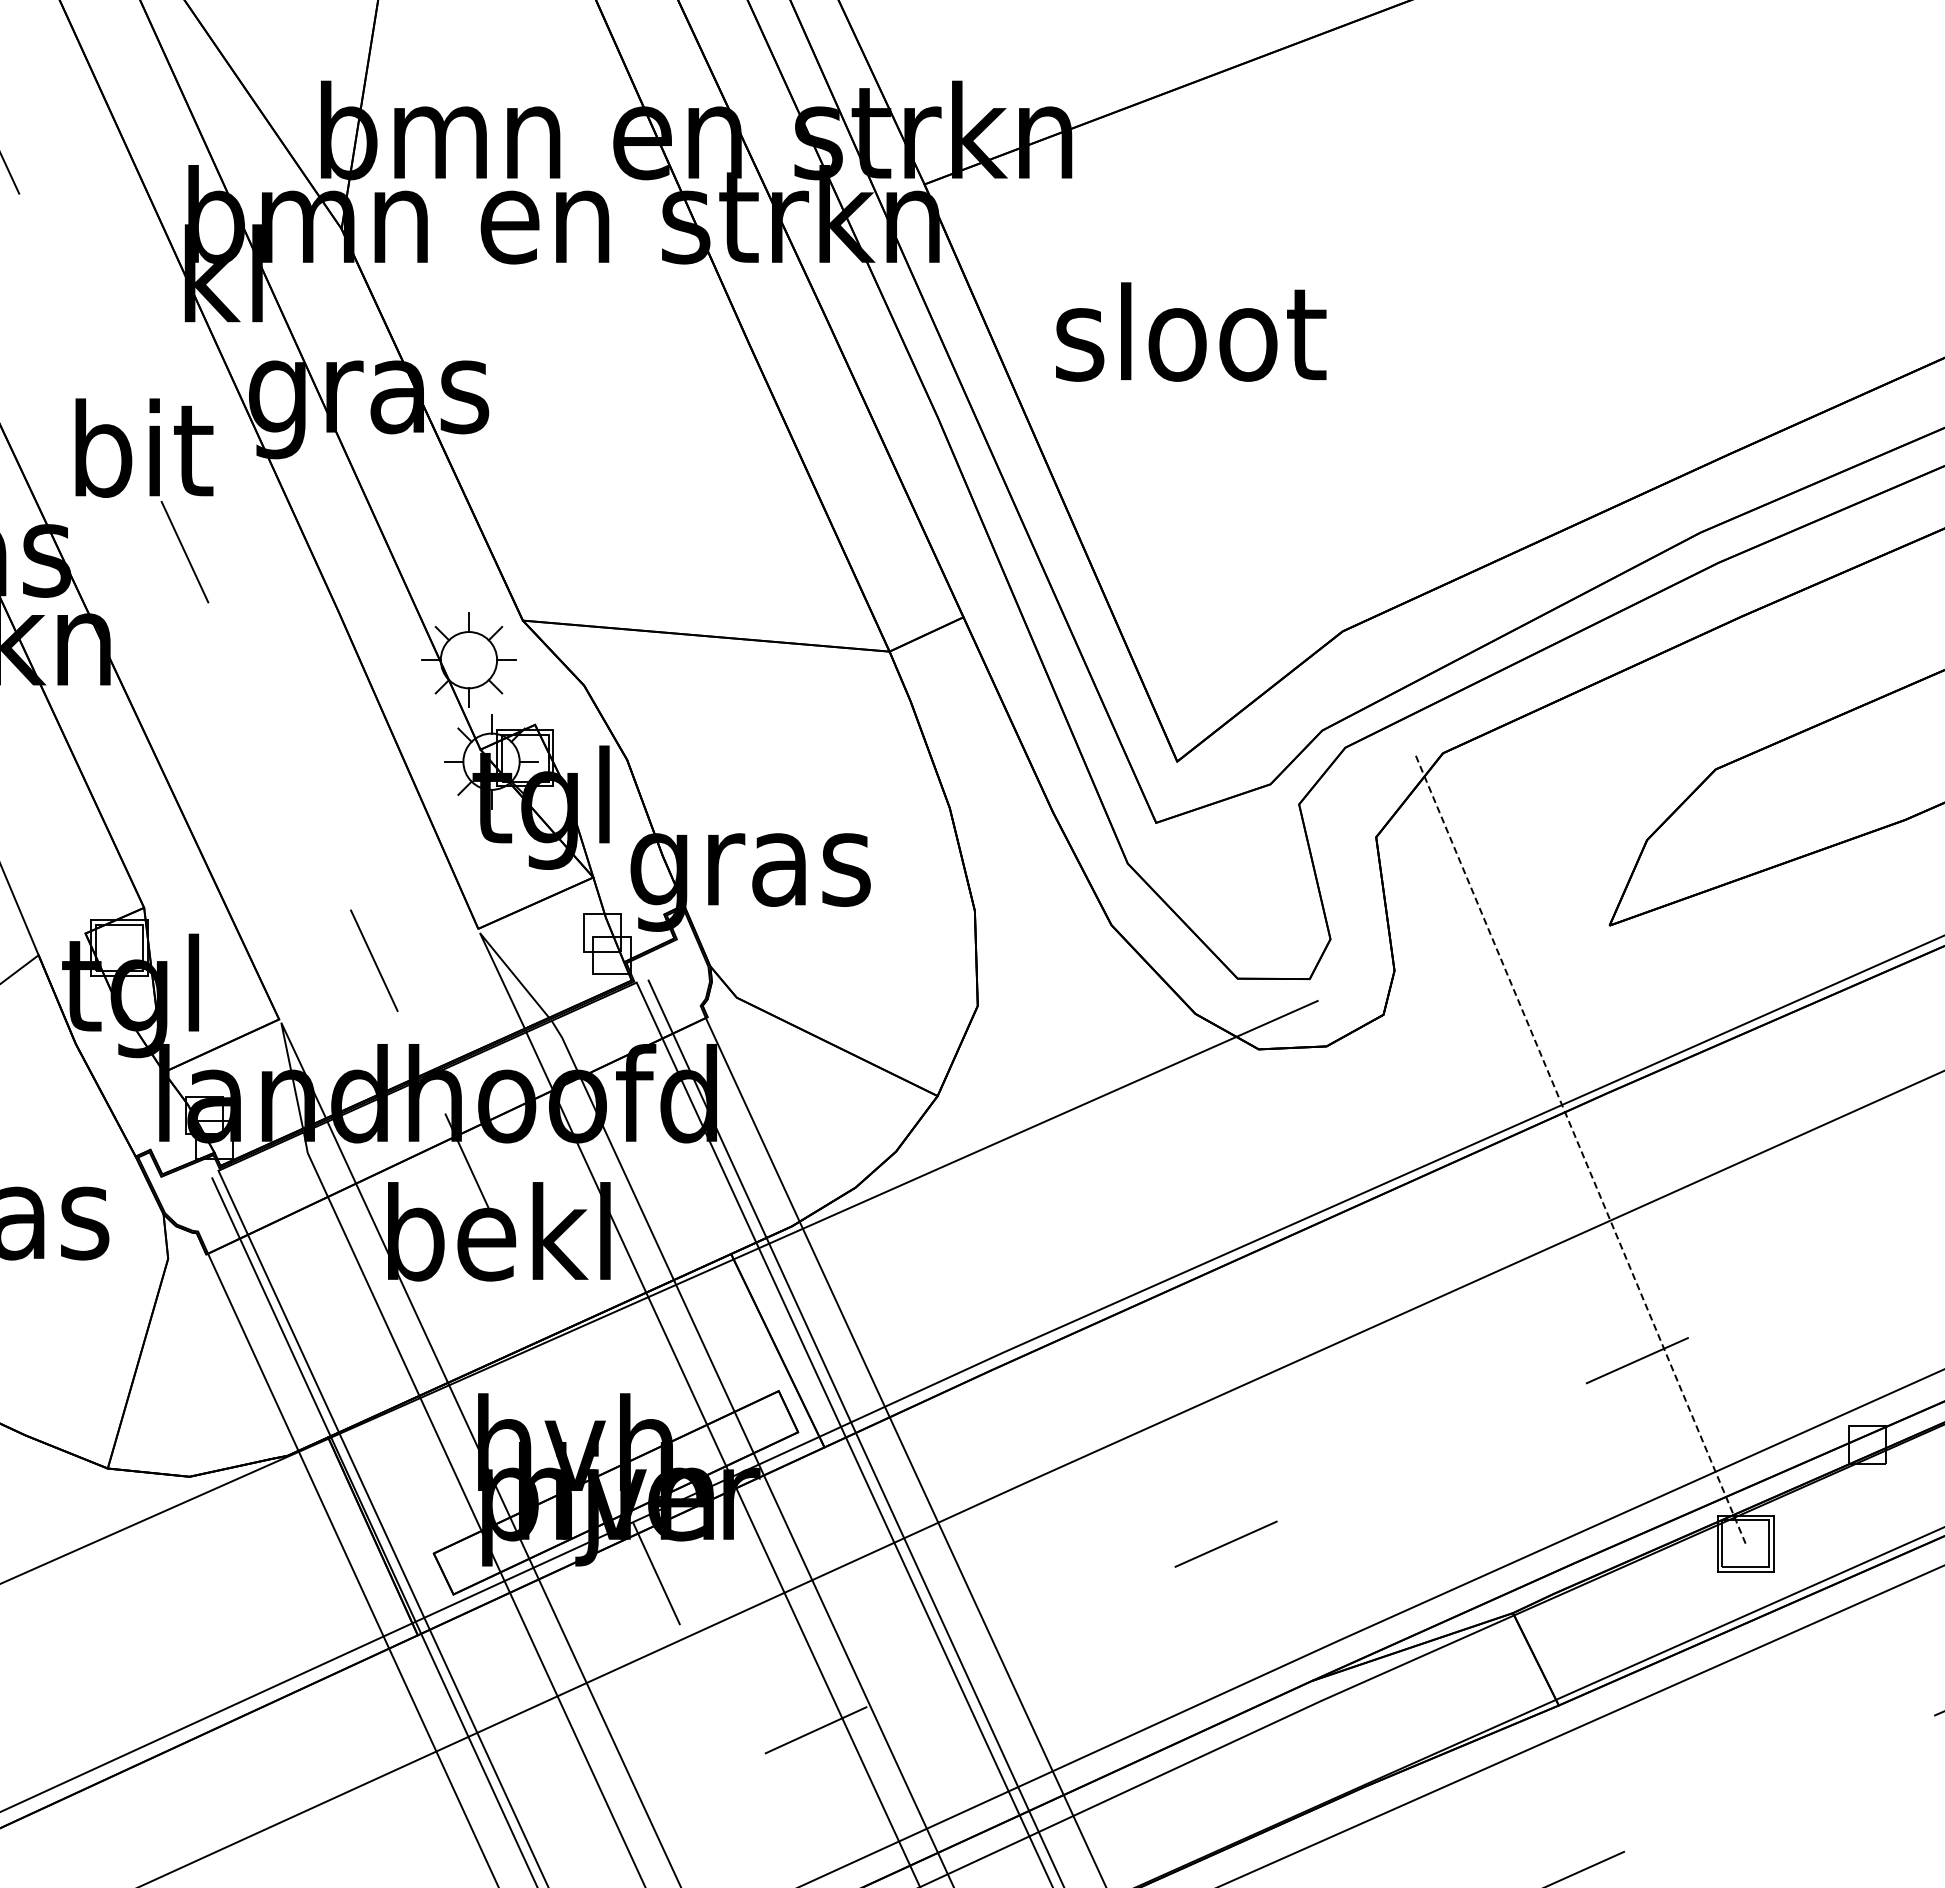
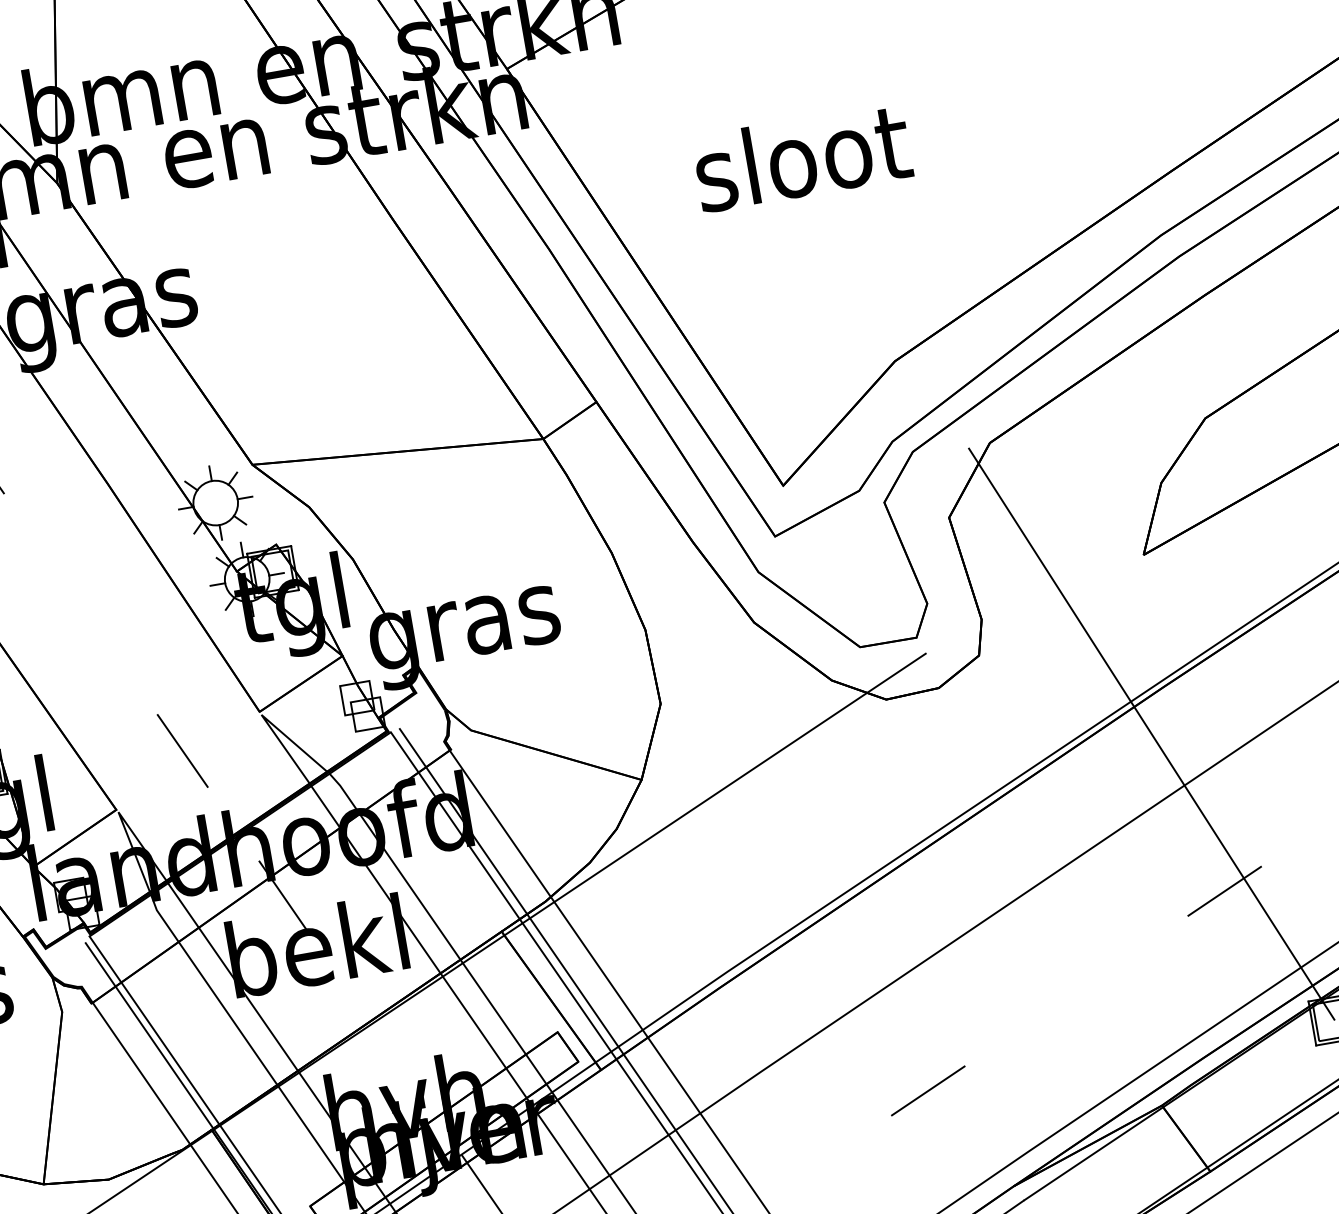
text: (1191, 331) -> (802, 156), moved
line: (1581, 1150) -> (1152, 734), dashed -> solid

